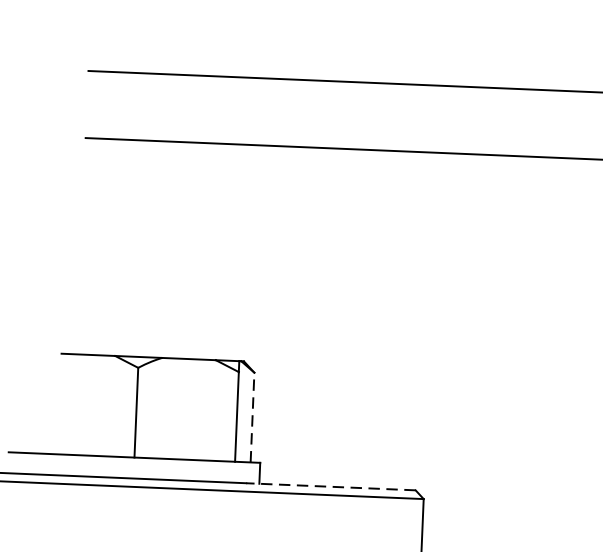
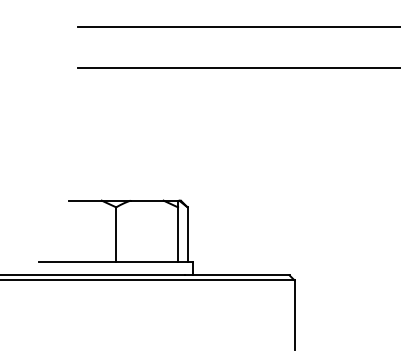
line: (252, 416) -> (187, 234), dashed -> solid
line: (329, 486) -> (236, 275), dashed -> solid

